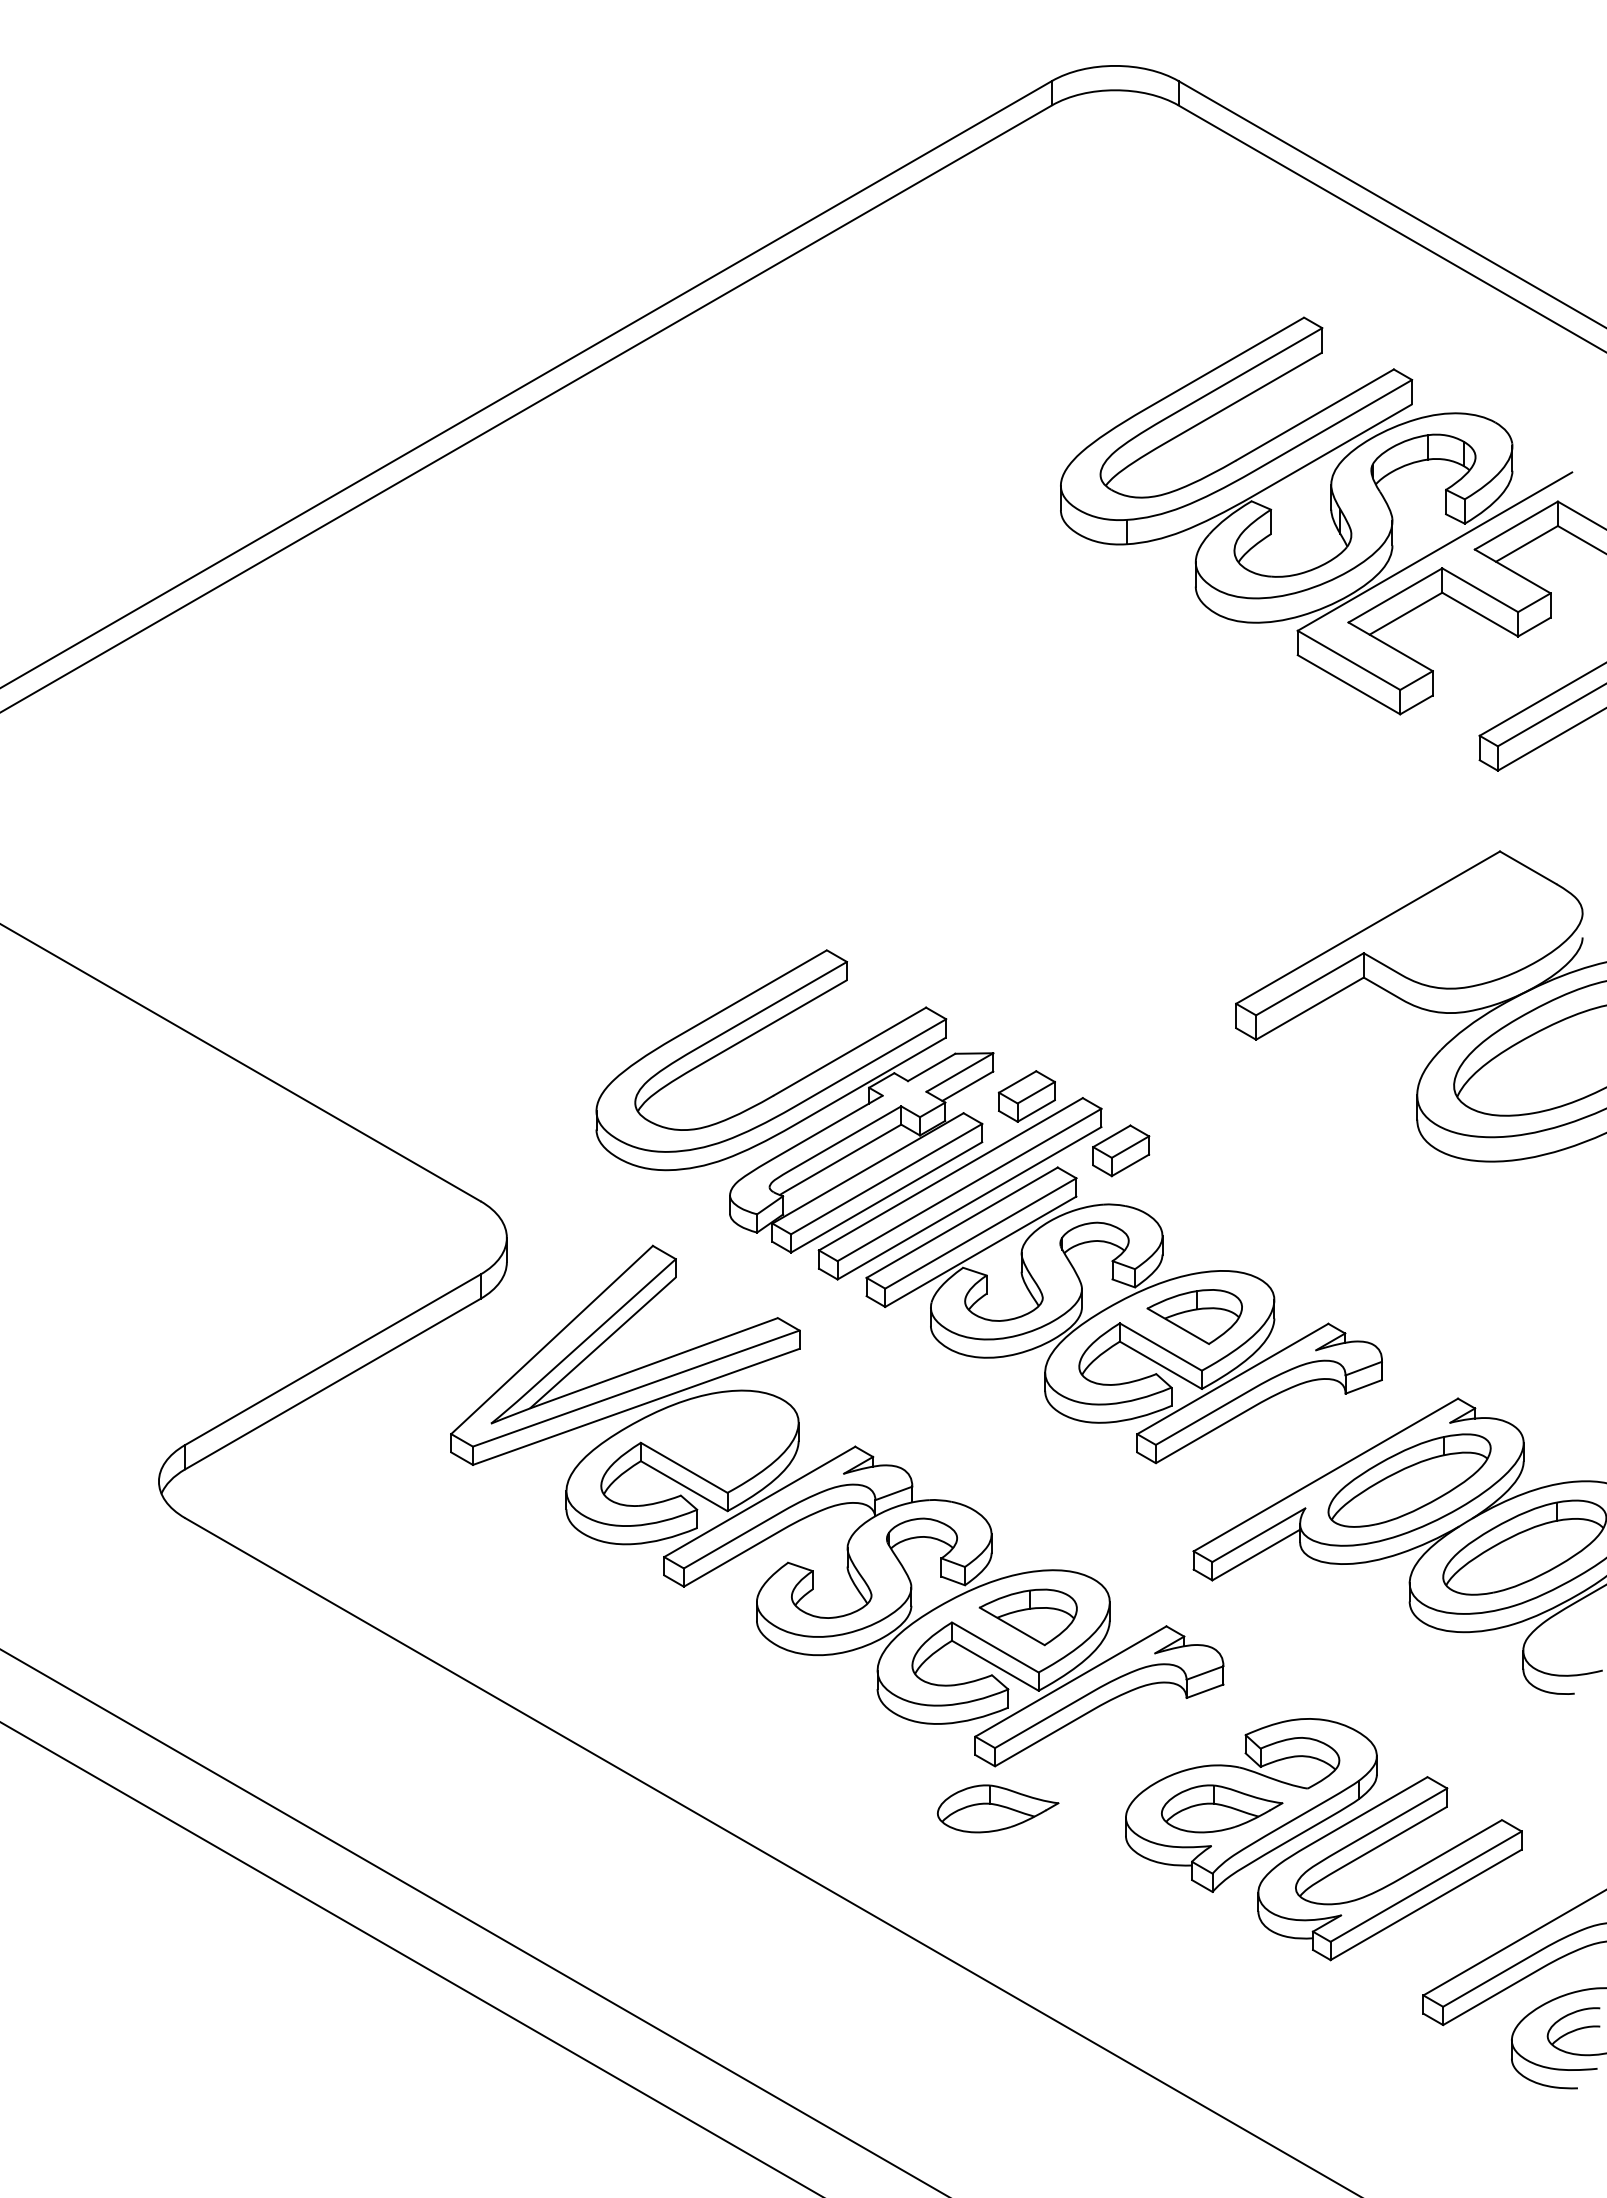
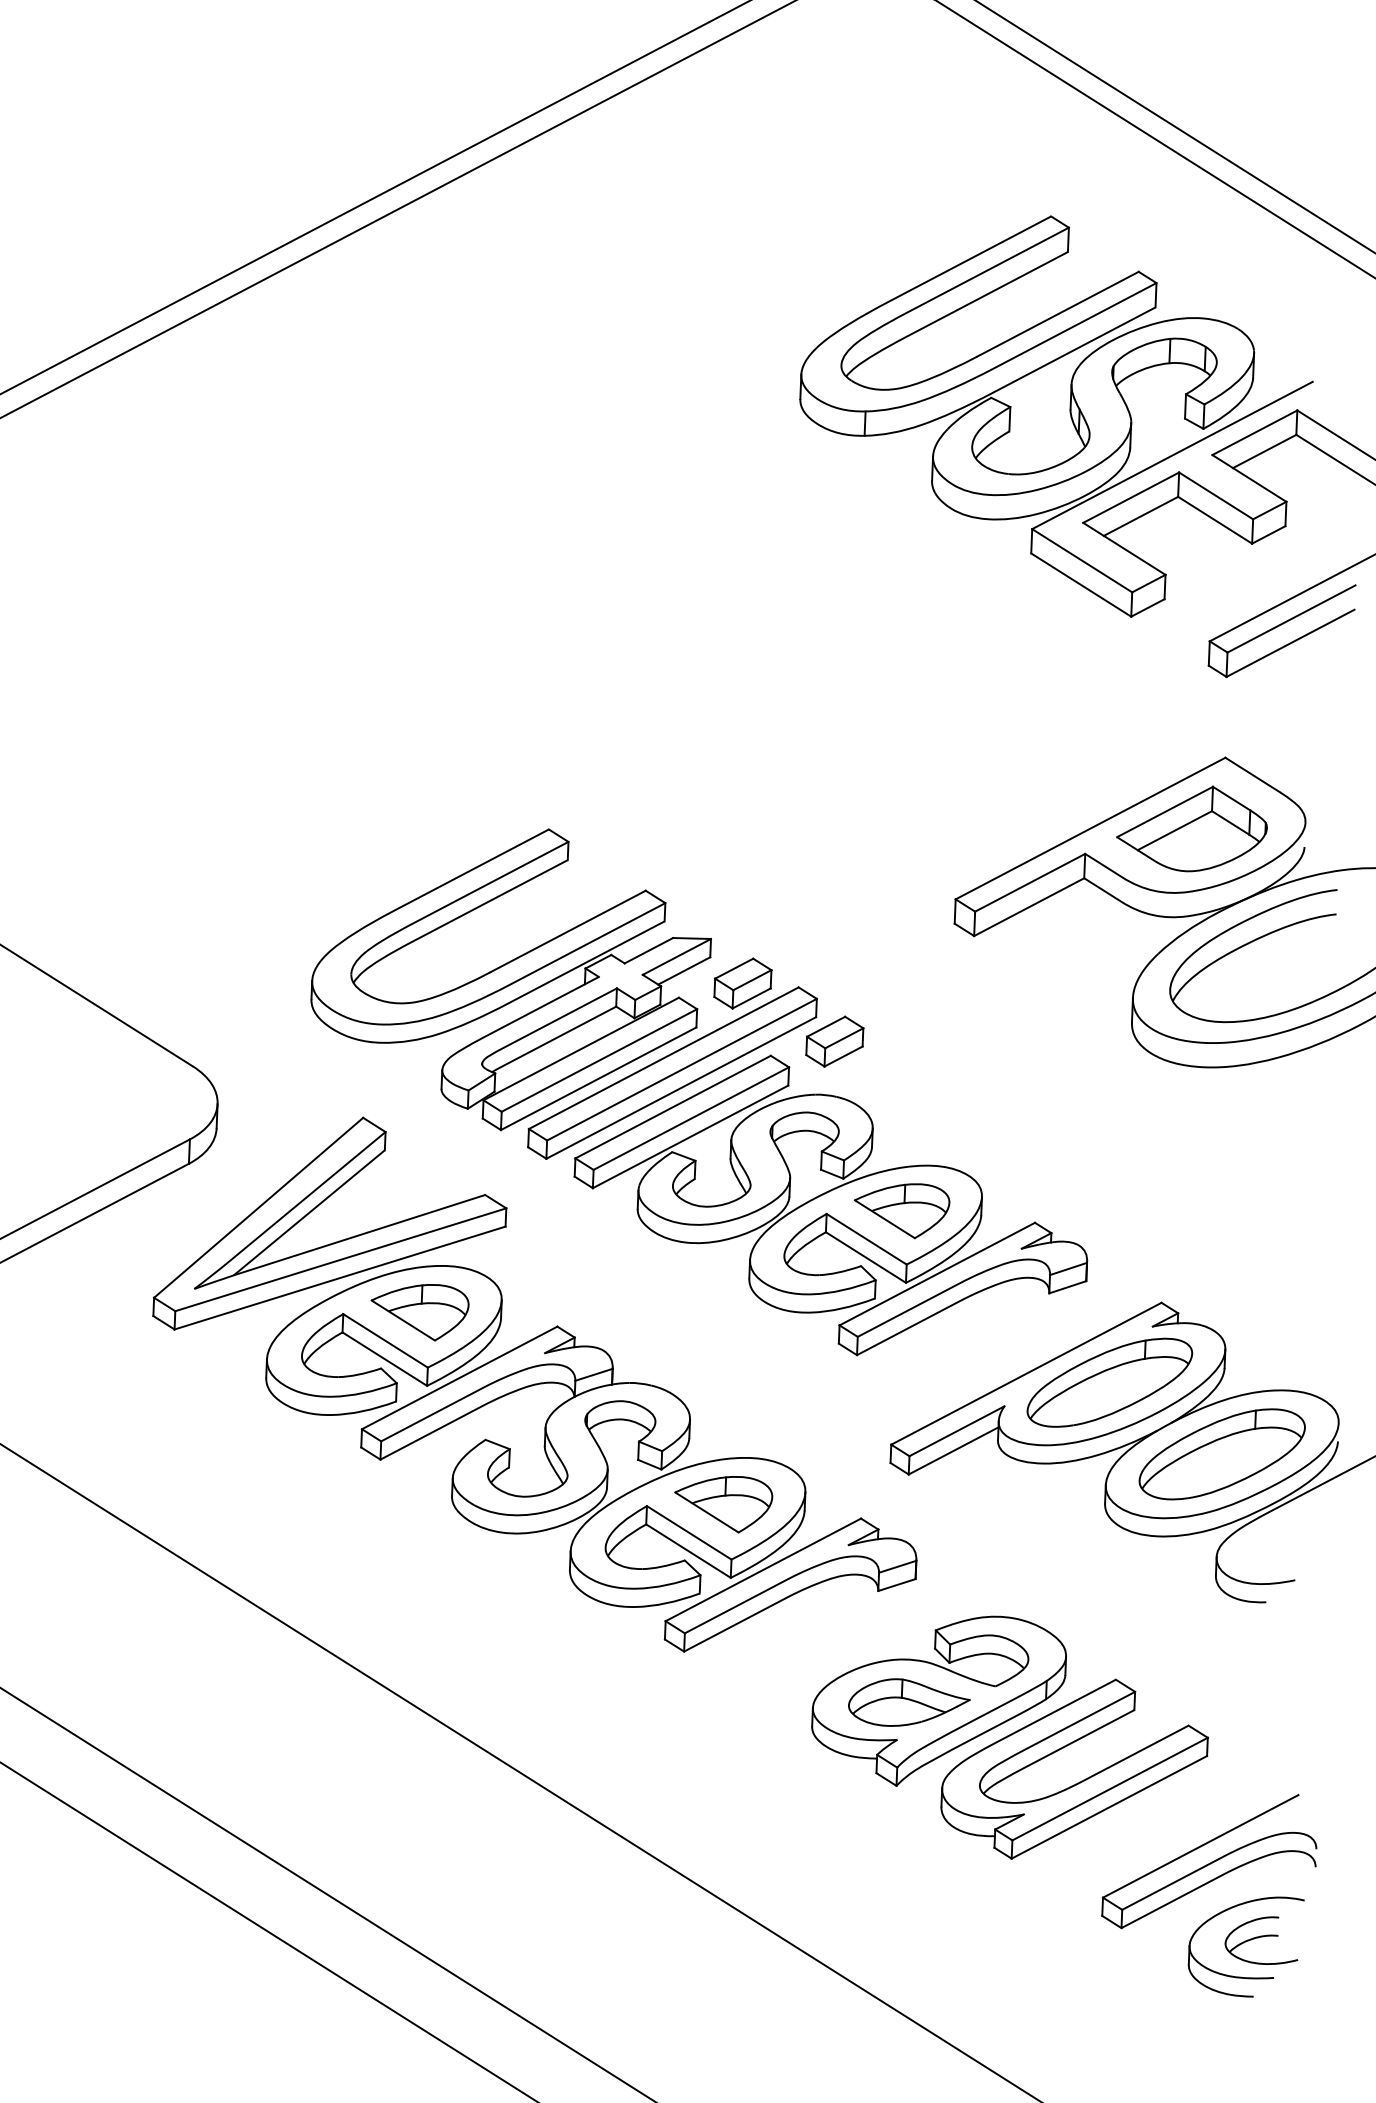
part: (1469, 923) -> (1192, 828), added
part: (716, 1437) -> (419, 1311), added
part: (998, 1808) -> (685, 1693), removed

